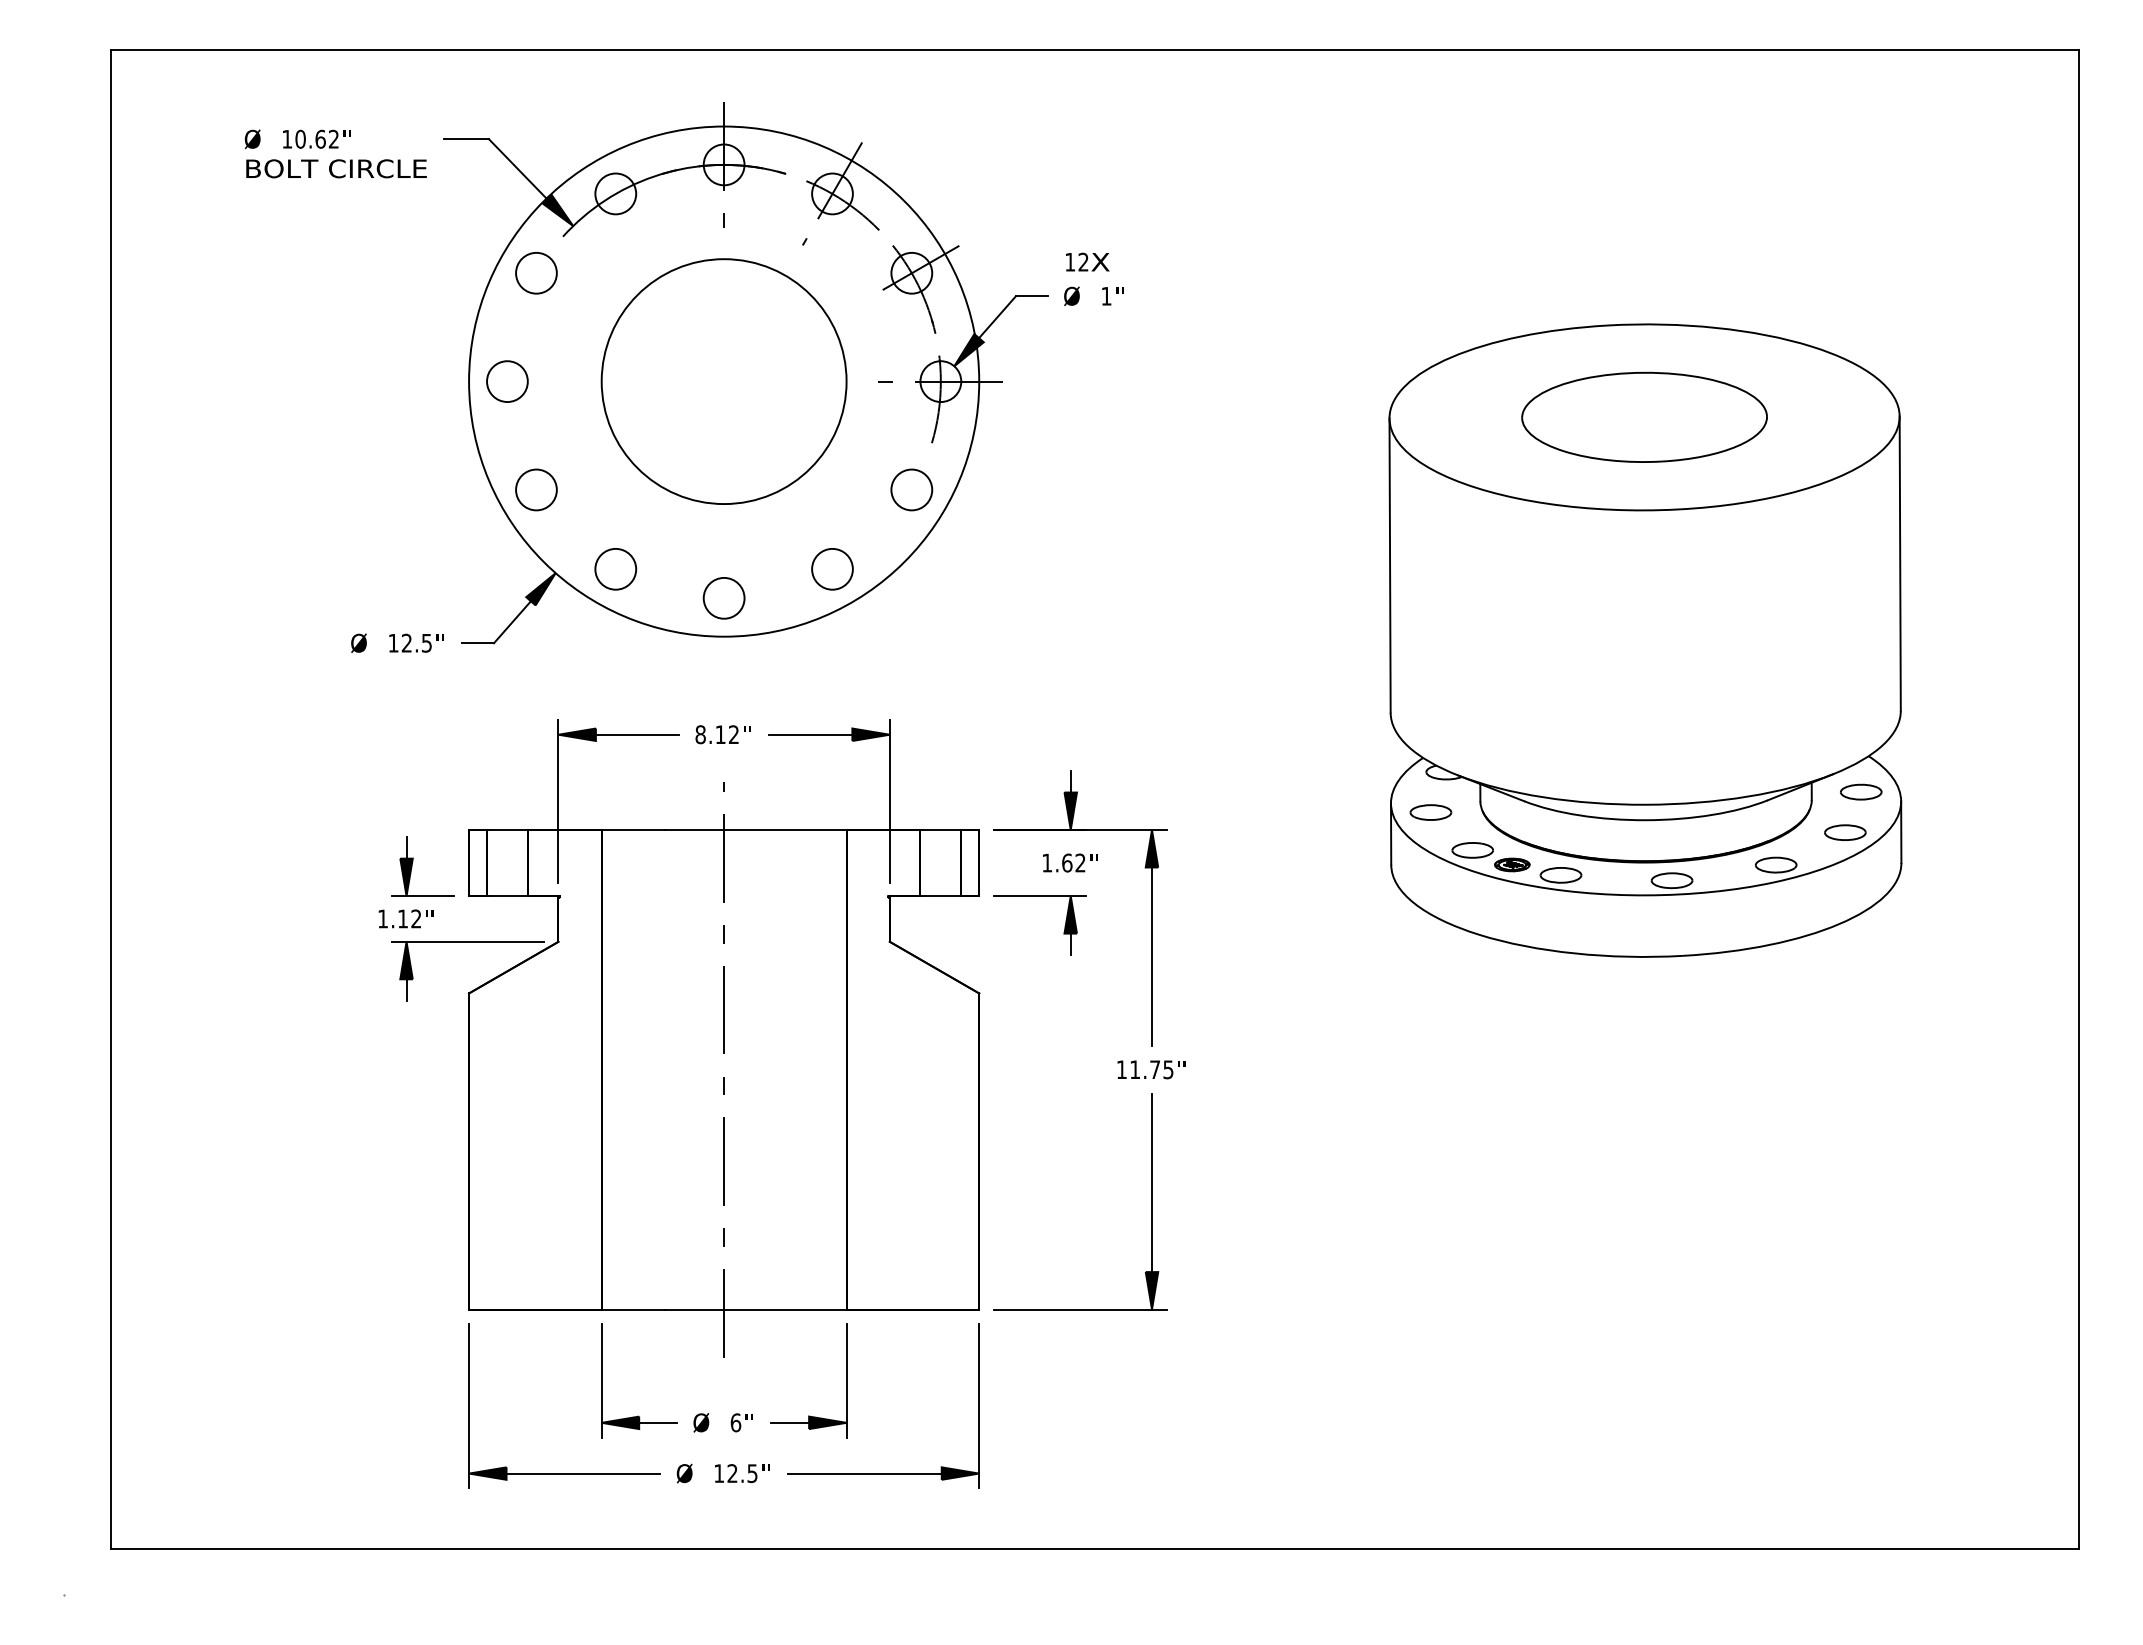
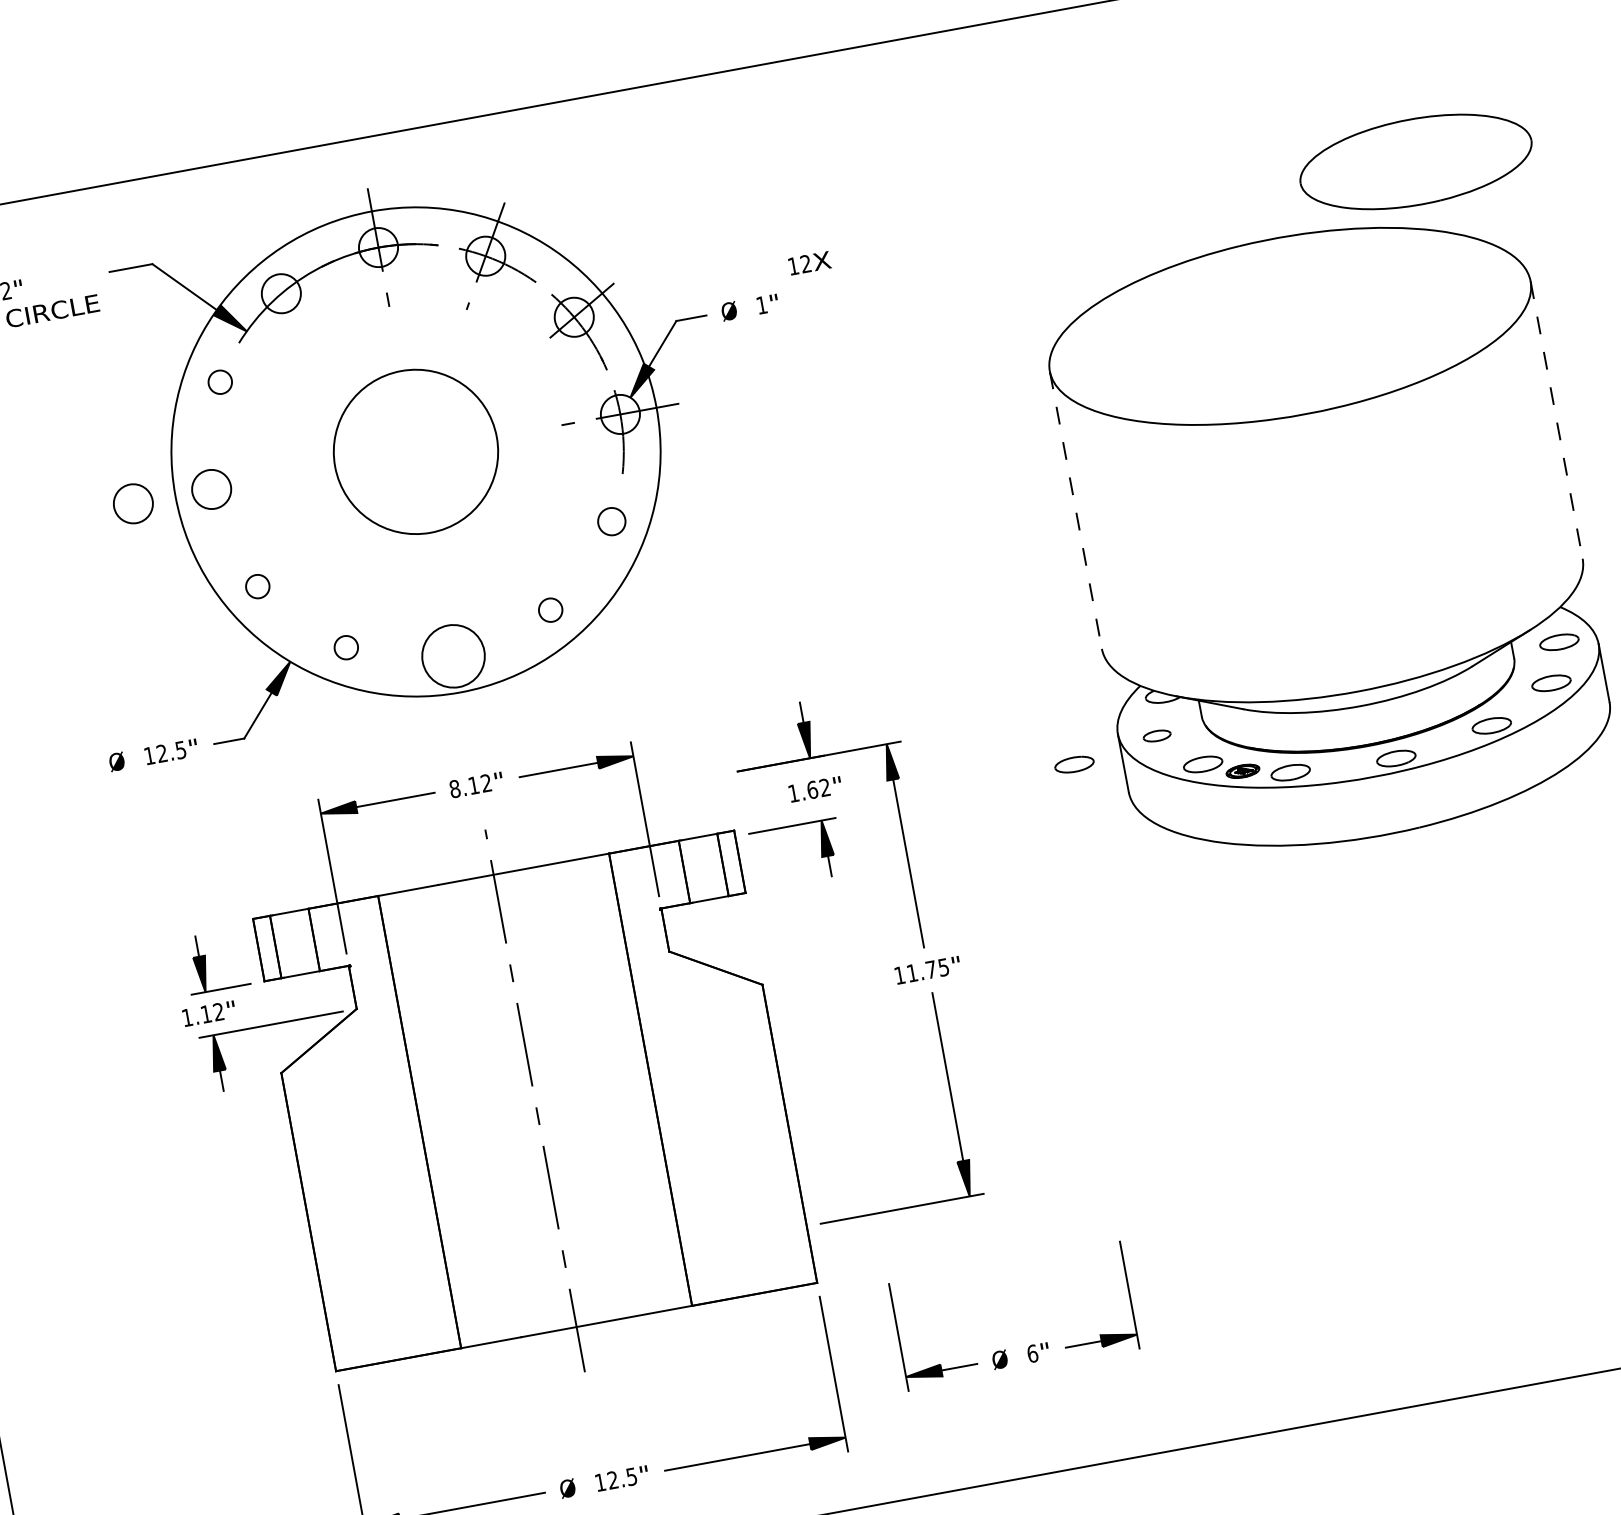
text: (1087, 261) -> (809, 262), moved
circle: (536, 272) -> (220, 381), size x0.6
circle: (424, 381) -> (133, 503), added
circle: (723, 381) -> (415, 451), size x0.7
part: (1644, 416) -> (1415, 161), moved
circle: (536, 489) -> (257, 586), size x0.6
circle: (911, 489) -> (611, 521), size x0.7
line: (1900, 564) -> (1557, 420), solid -> dashed
line: (1390, 566) -> (1076, 510), solid -> dashed
circle: (615, 568) -> (345, 647), size x0.6
circle: (832, 568) -> (550, 609), size x0.6
circle: (723, 597) -> (452, 655), size x1.6
part: (1430, 812) -> (1156, 736), size x0.7
part: (1340, 826) -> (1074, 764), added
part: (1117, 1061) -> (894, 968), moved
part: (735, 1413) -> (1030, 1345), moved

